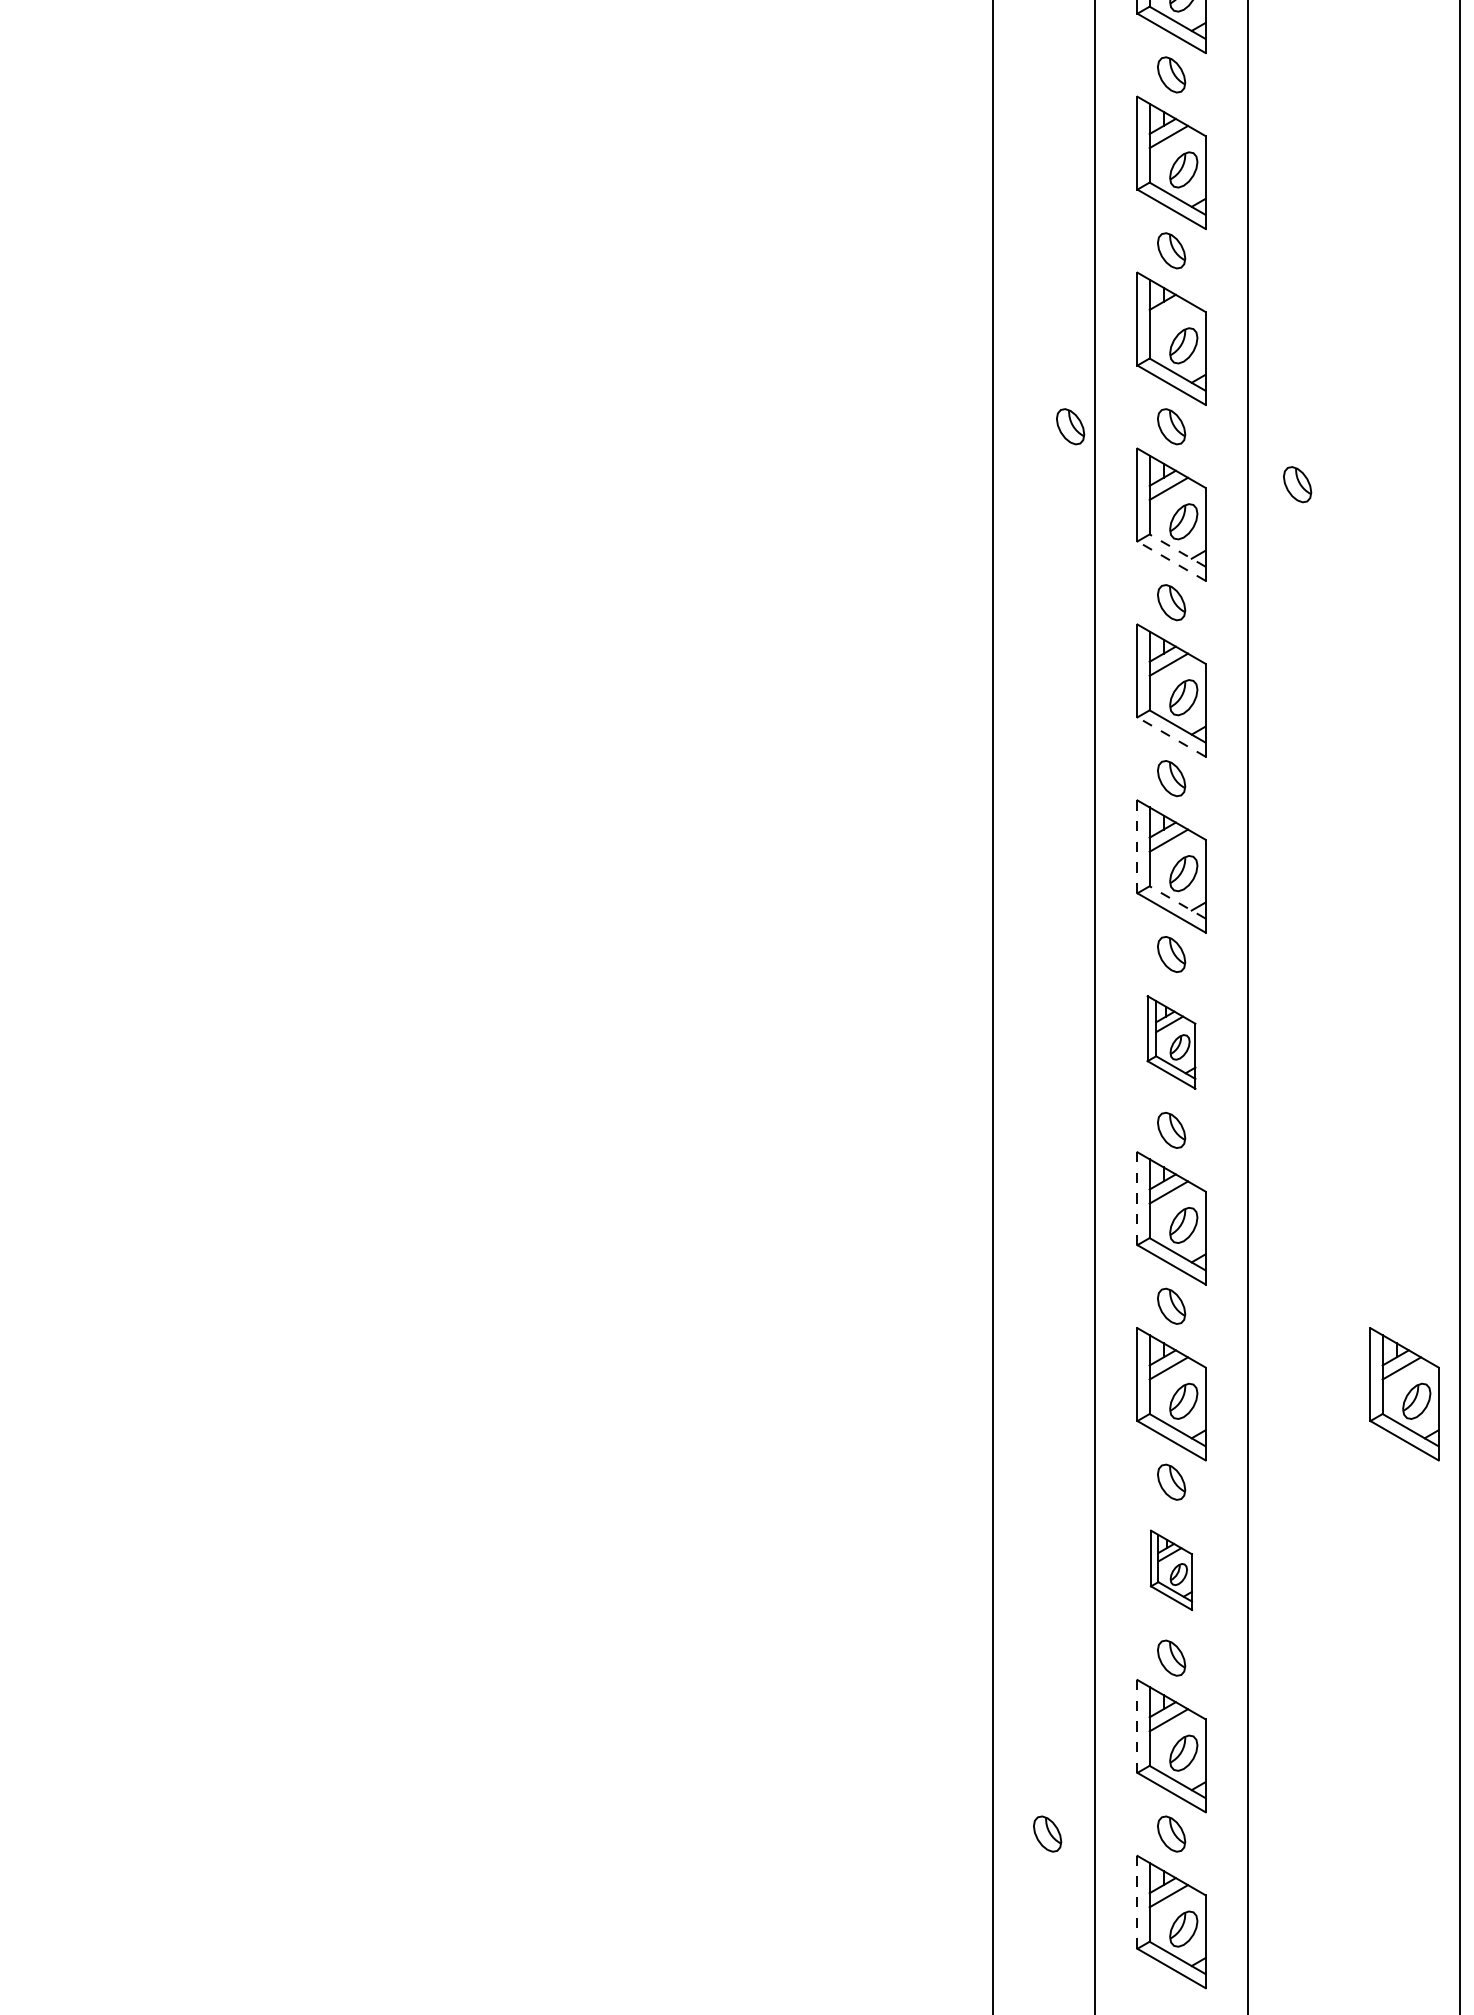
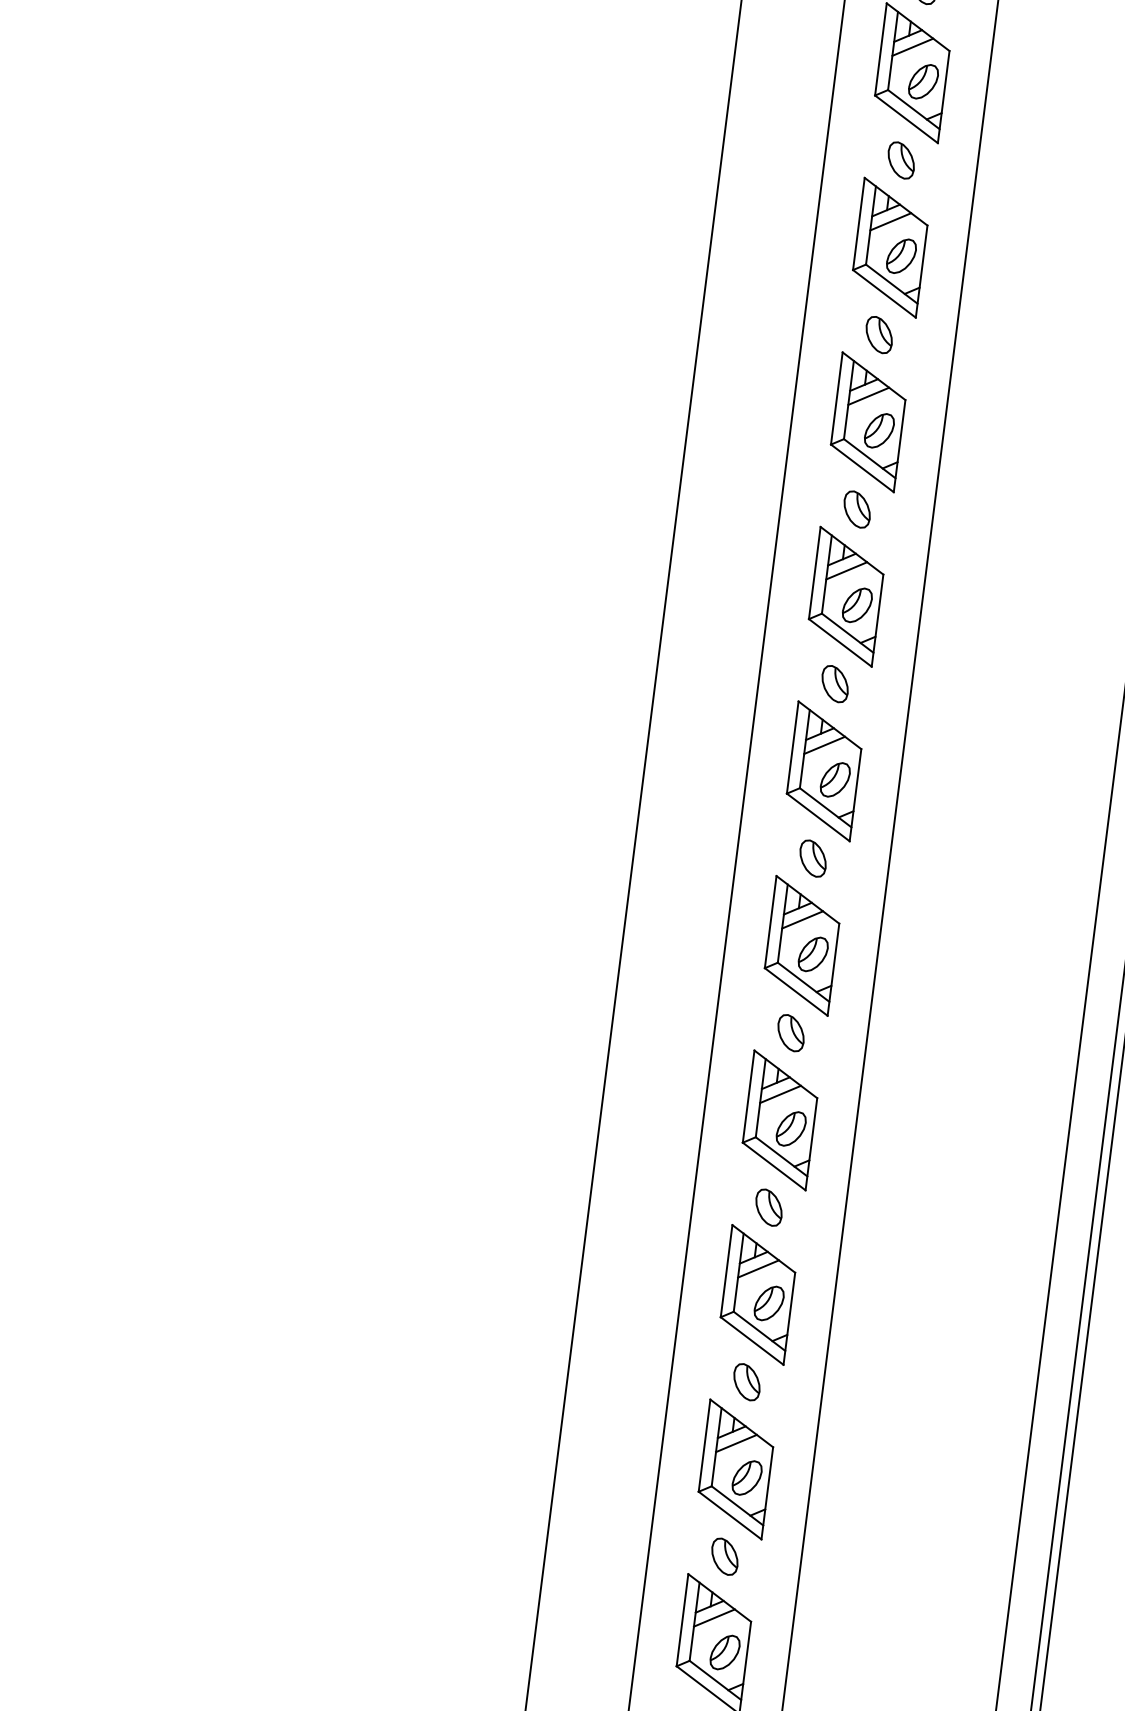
line: (1168, 312) -> (912, 46), added
part: (1070, 426) -> (801, 147), removed
part: (1297, 484) -> (1018, 233), removed
line: (1177, 550) -> (891, 284), dashed -> solid
line: (1171, 560) -> (884, 293), dashed -> solid
line: (1171, 736) -> (862, 467), dashed -> solid
line: (1137, 846) -> (814, 572), dashed -> solid
line: (1177, 902) -> (847, 633), dashed -> solid
part: (1171, 1042) -> (824, 771), size x1.43
line: (1137, 1198) -> (770, 921), dashed -> solid
part: (1404, 1394) -> (1011, 1149), removed
part: (1171, 1570) -> (757, 1295), size x1.67
line: (1137, 1725) -> (704, 1444), dashed -> solid
part: (1047, 1833) -> (601, 1540), removed
line: (1137, 1901) -> (682, 1619), dashed -> solid

